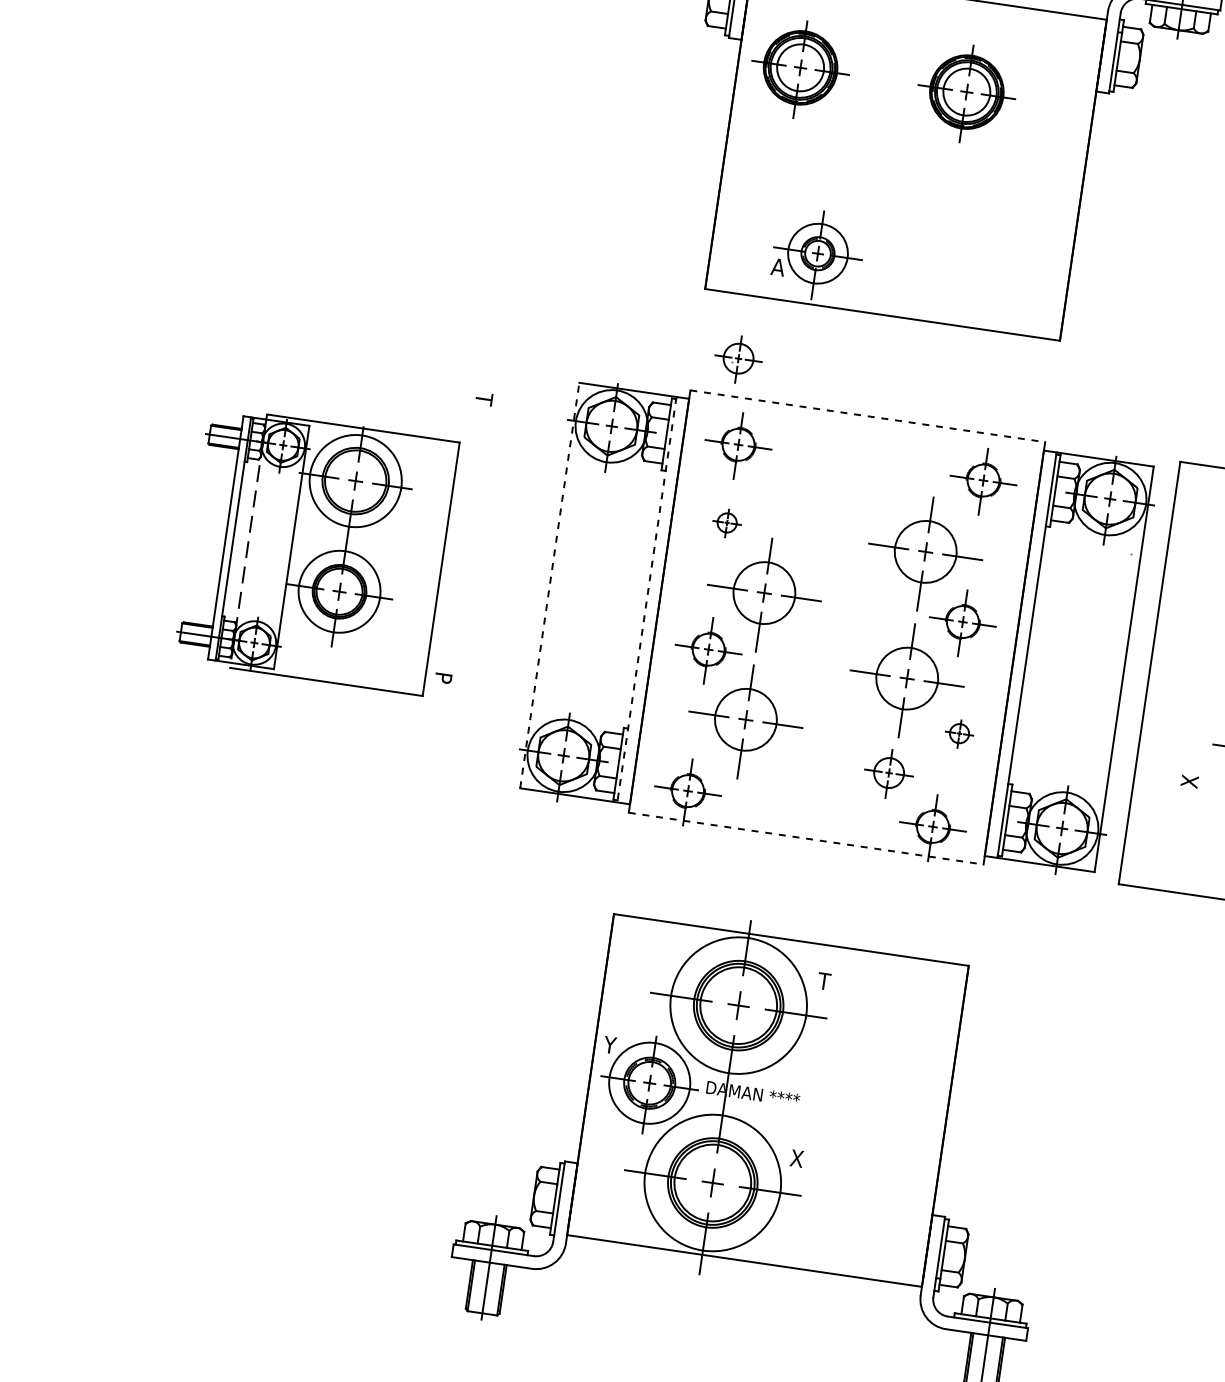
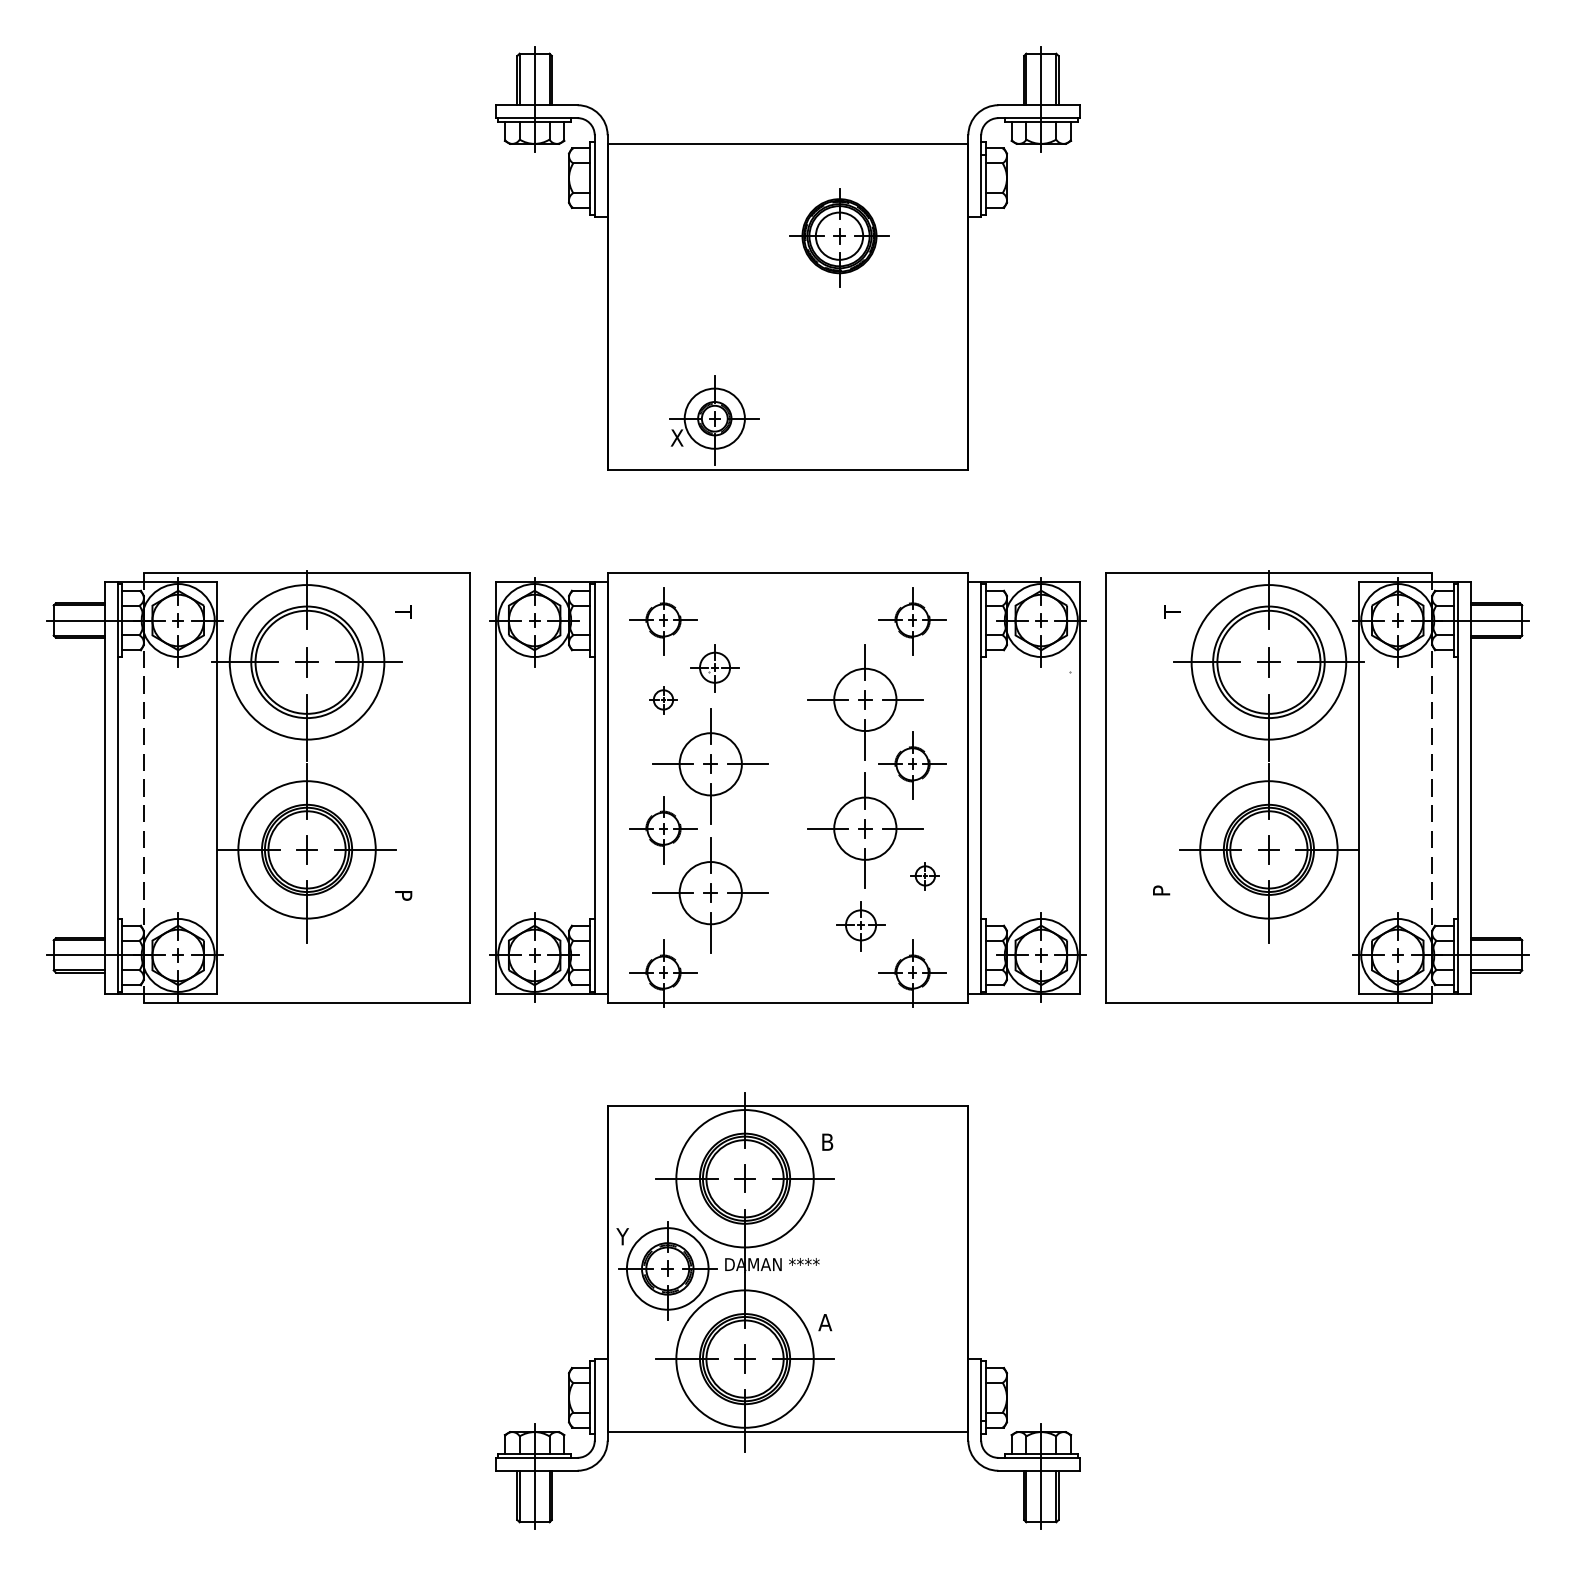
part: (800, 69) -> (670, 237), removed
text: (777, 266) -> (676, 437), A -> X
part: (737, 359) -> (714, 668), moved
line: (868, 416) -> (788, 573), dashed -> solid
part: (316, 550) -> (258, 786), size x1.67
line: (550, 585) -> (496, 787), dashed -> solid
line: (646, 600) -> (594, 788), dashed -> solid
text: (1189, 781) -> (1161, 890), X -> P
line: (806, 838) -> (788, 1002), dashed -> solid
text: (824, 980) -> (826, 1141), T -> B
text: (797, 1158) -> (825, 1322), X -> A

